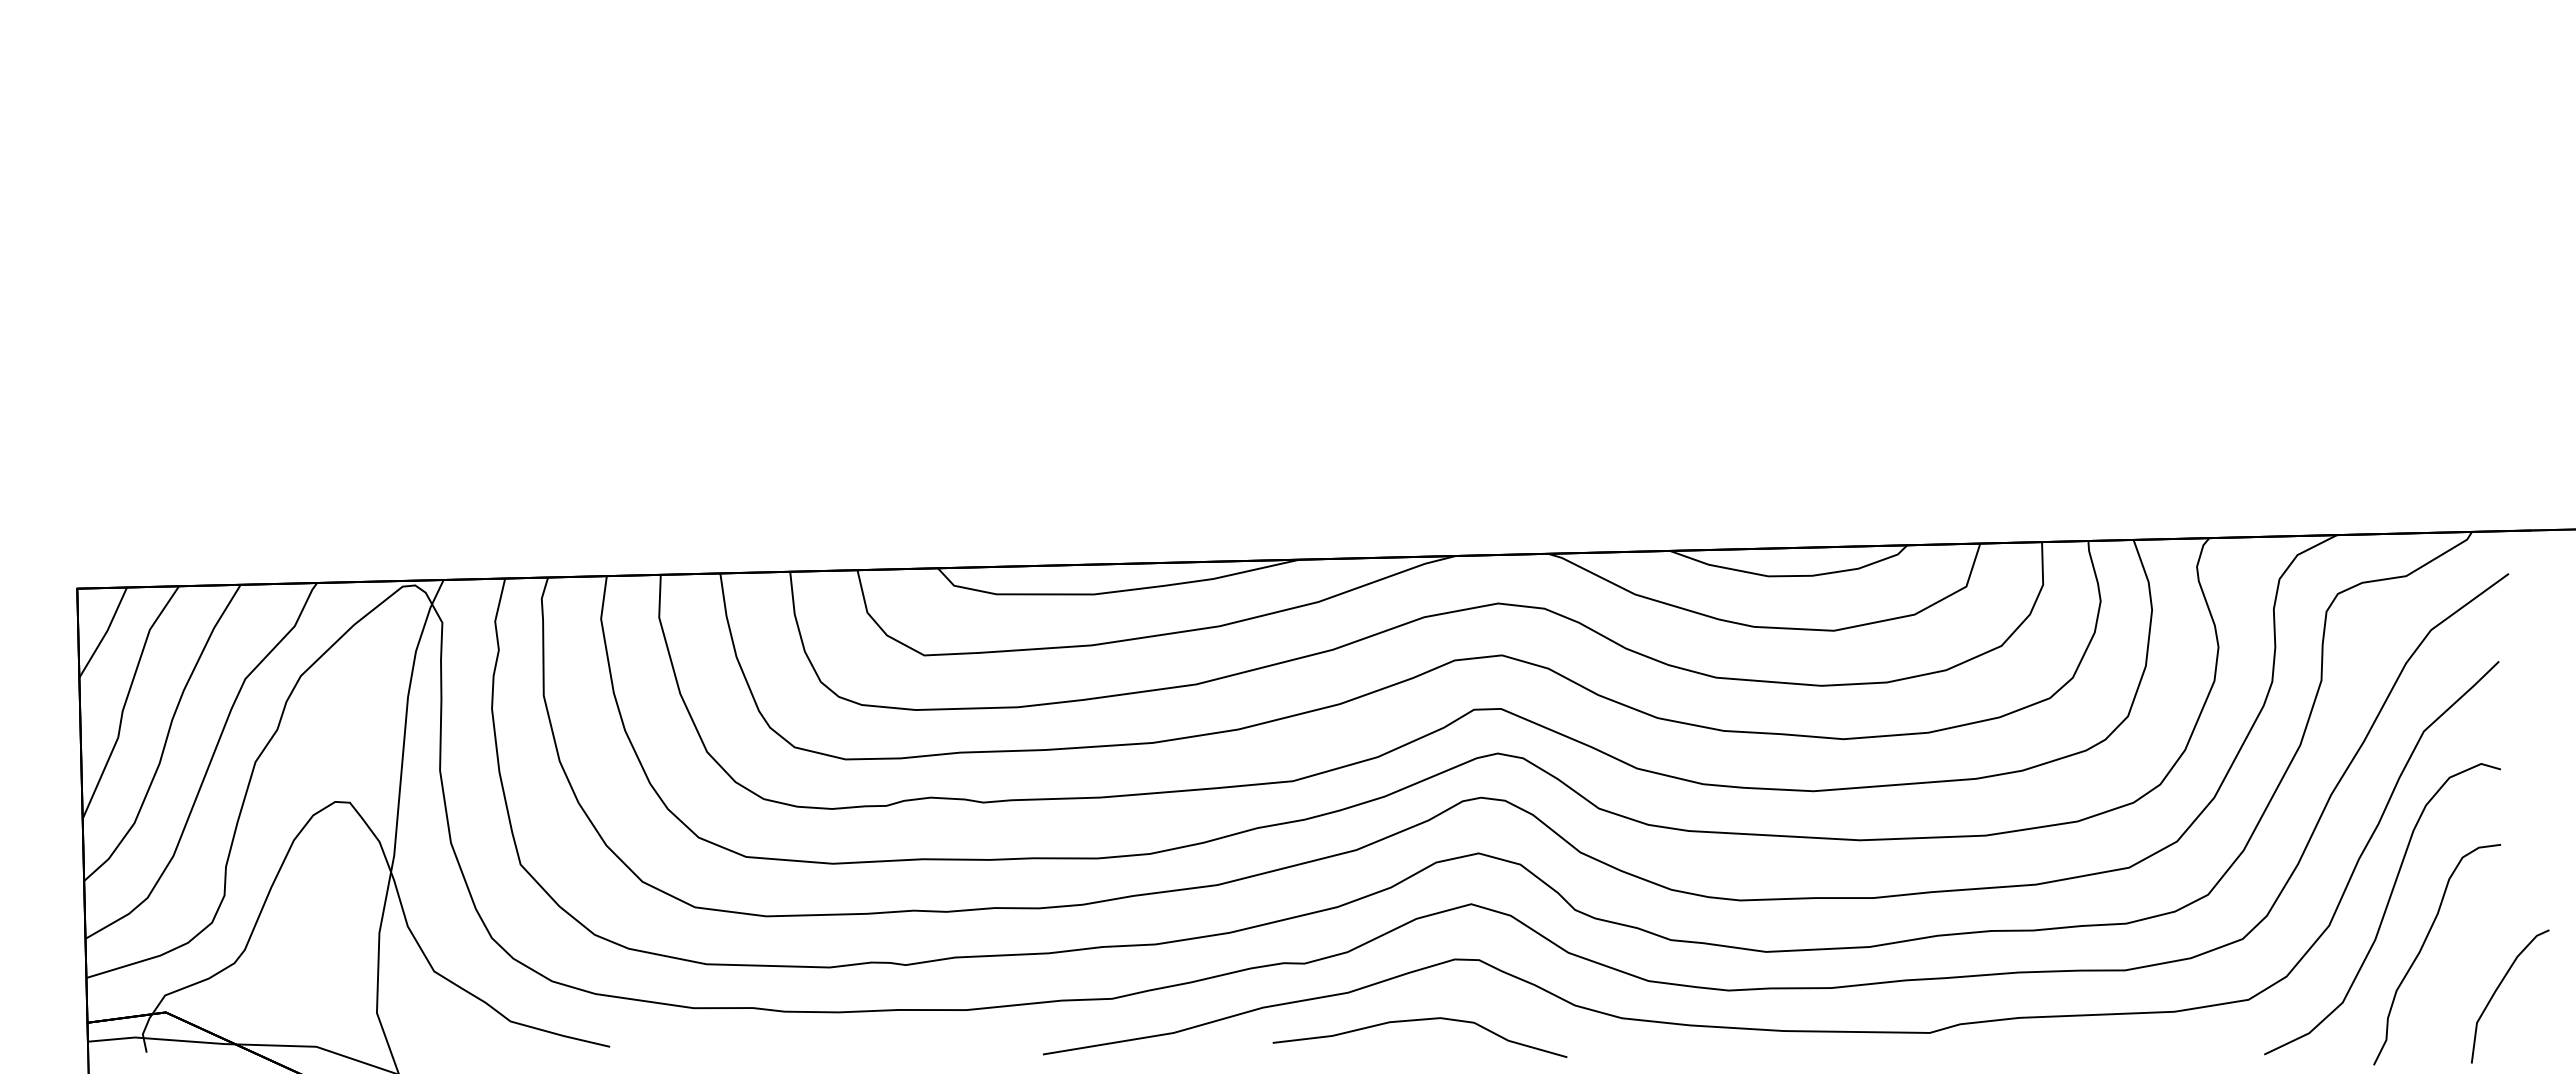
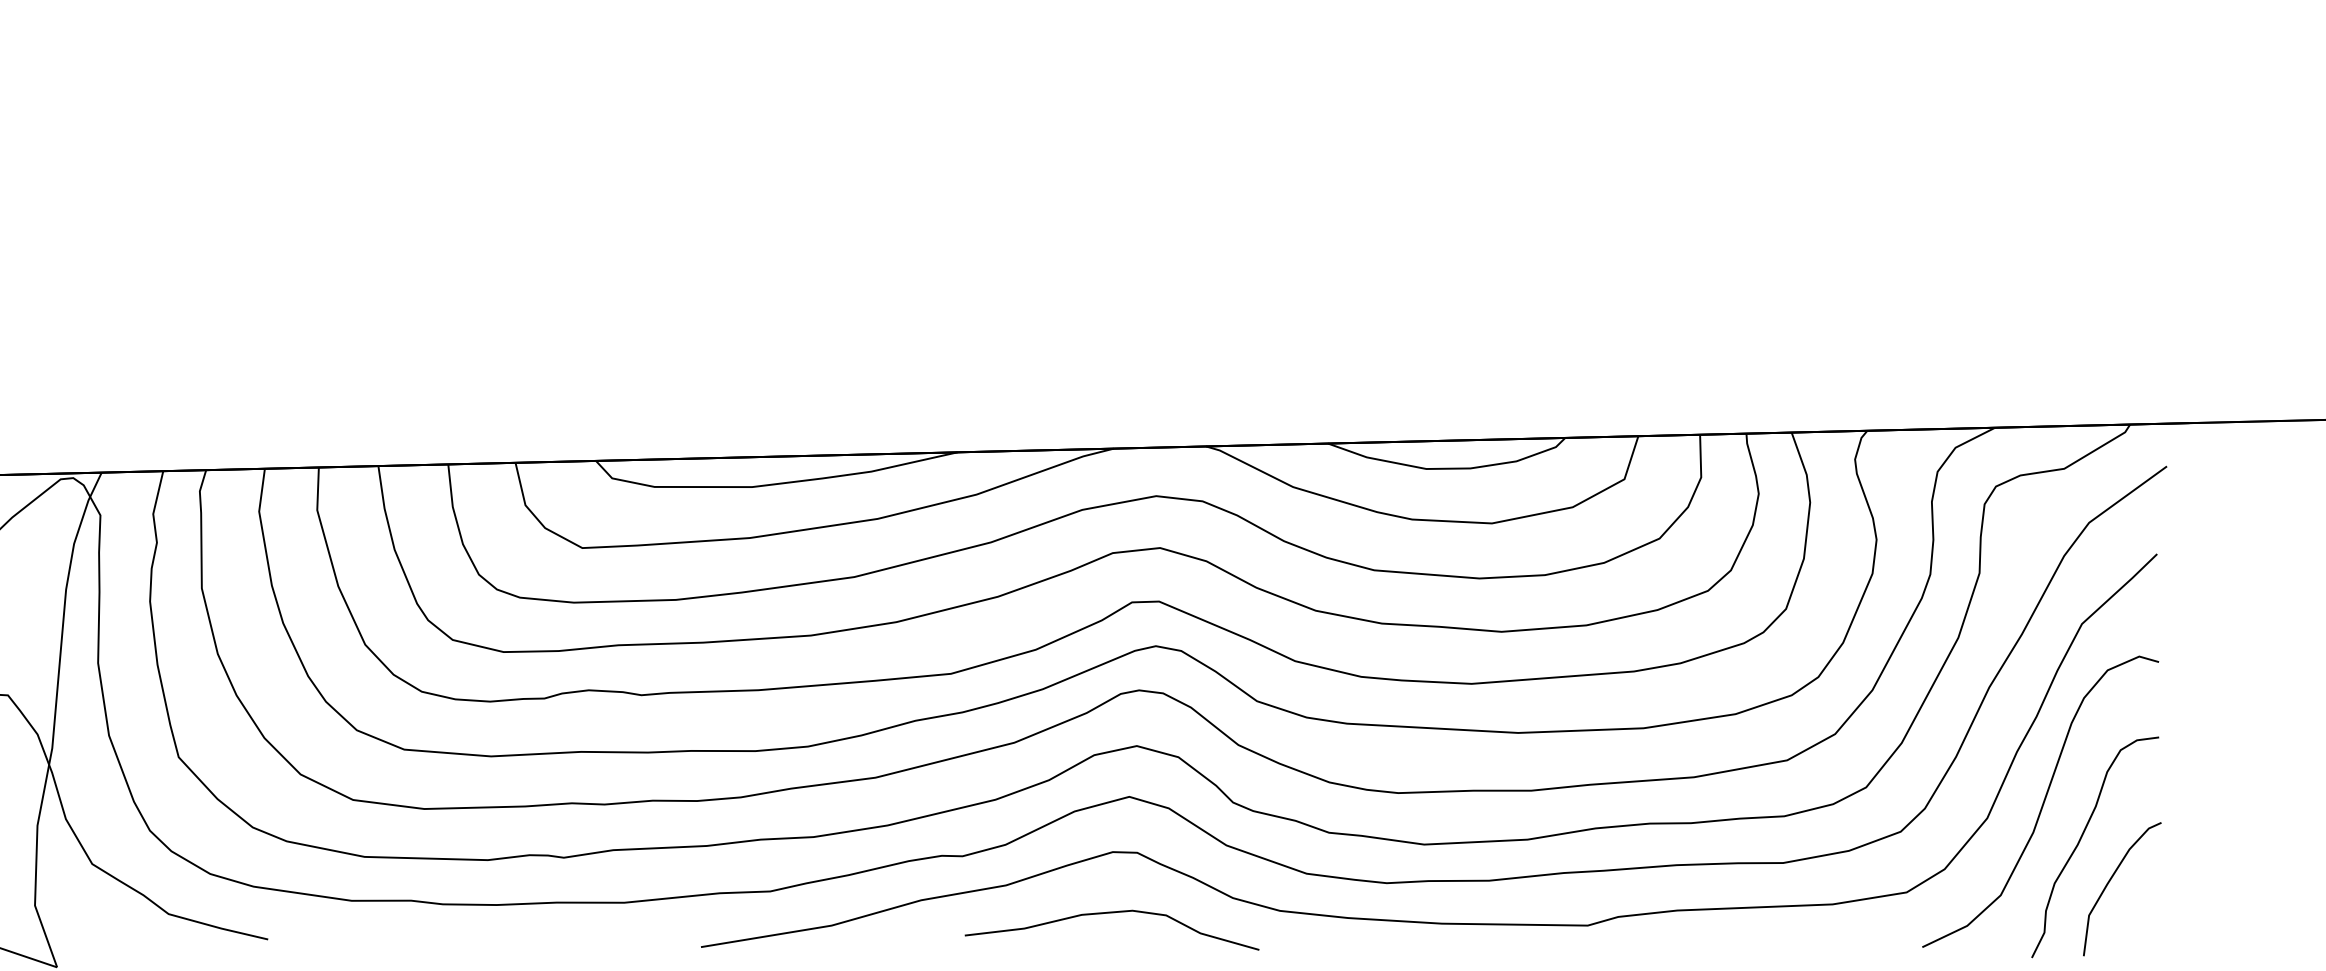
curve: (2497, 990) -> (2109, 883), moved
curve: (1414, 1021) -> (1106, 914), moved

